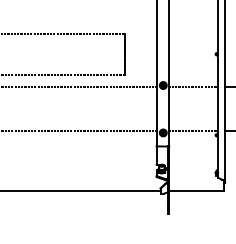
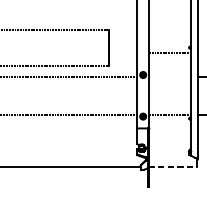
line: (193, 87) -> (169, 53), moved
line: (197, 190) -> (173, 167), solid -> dashed

